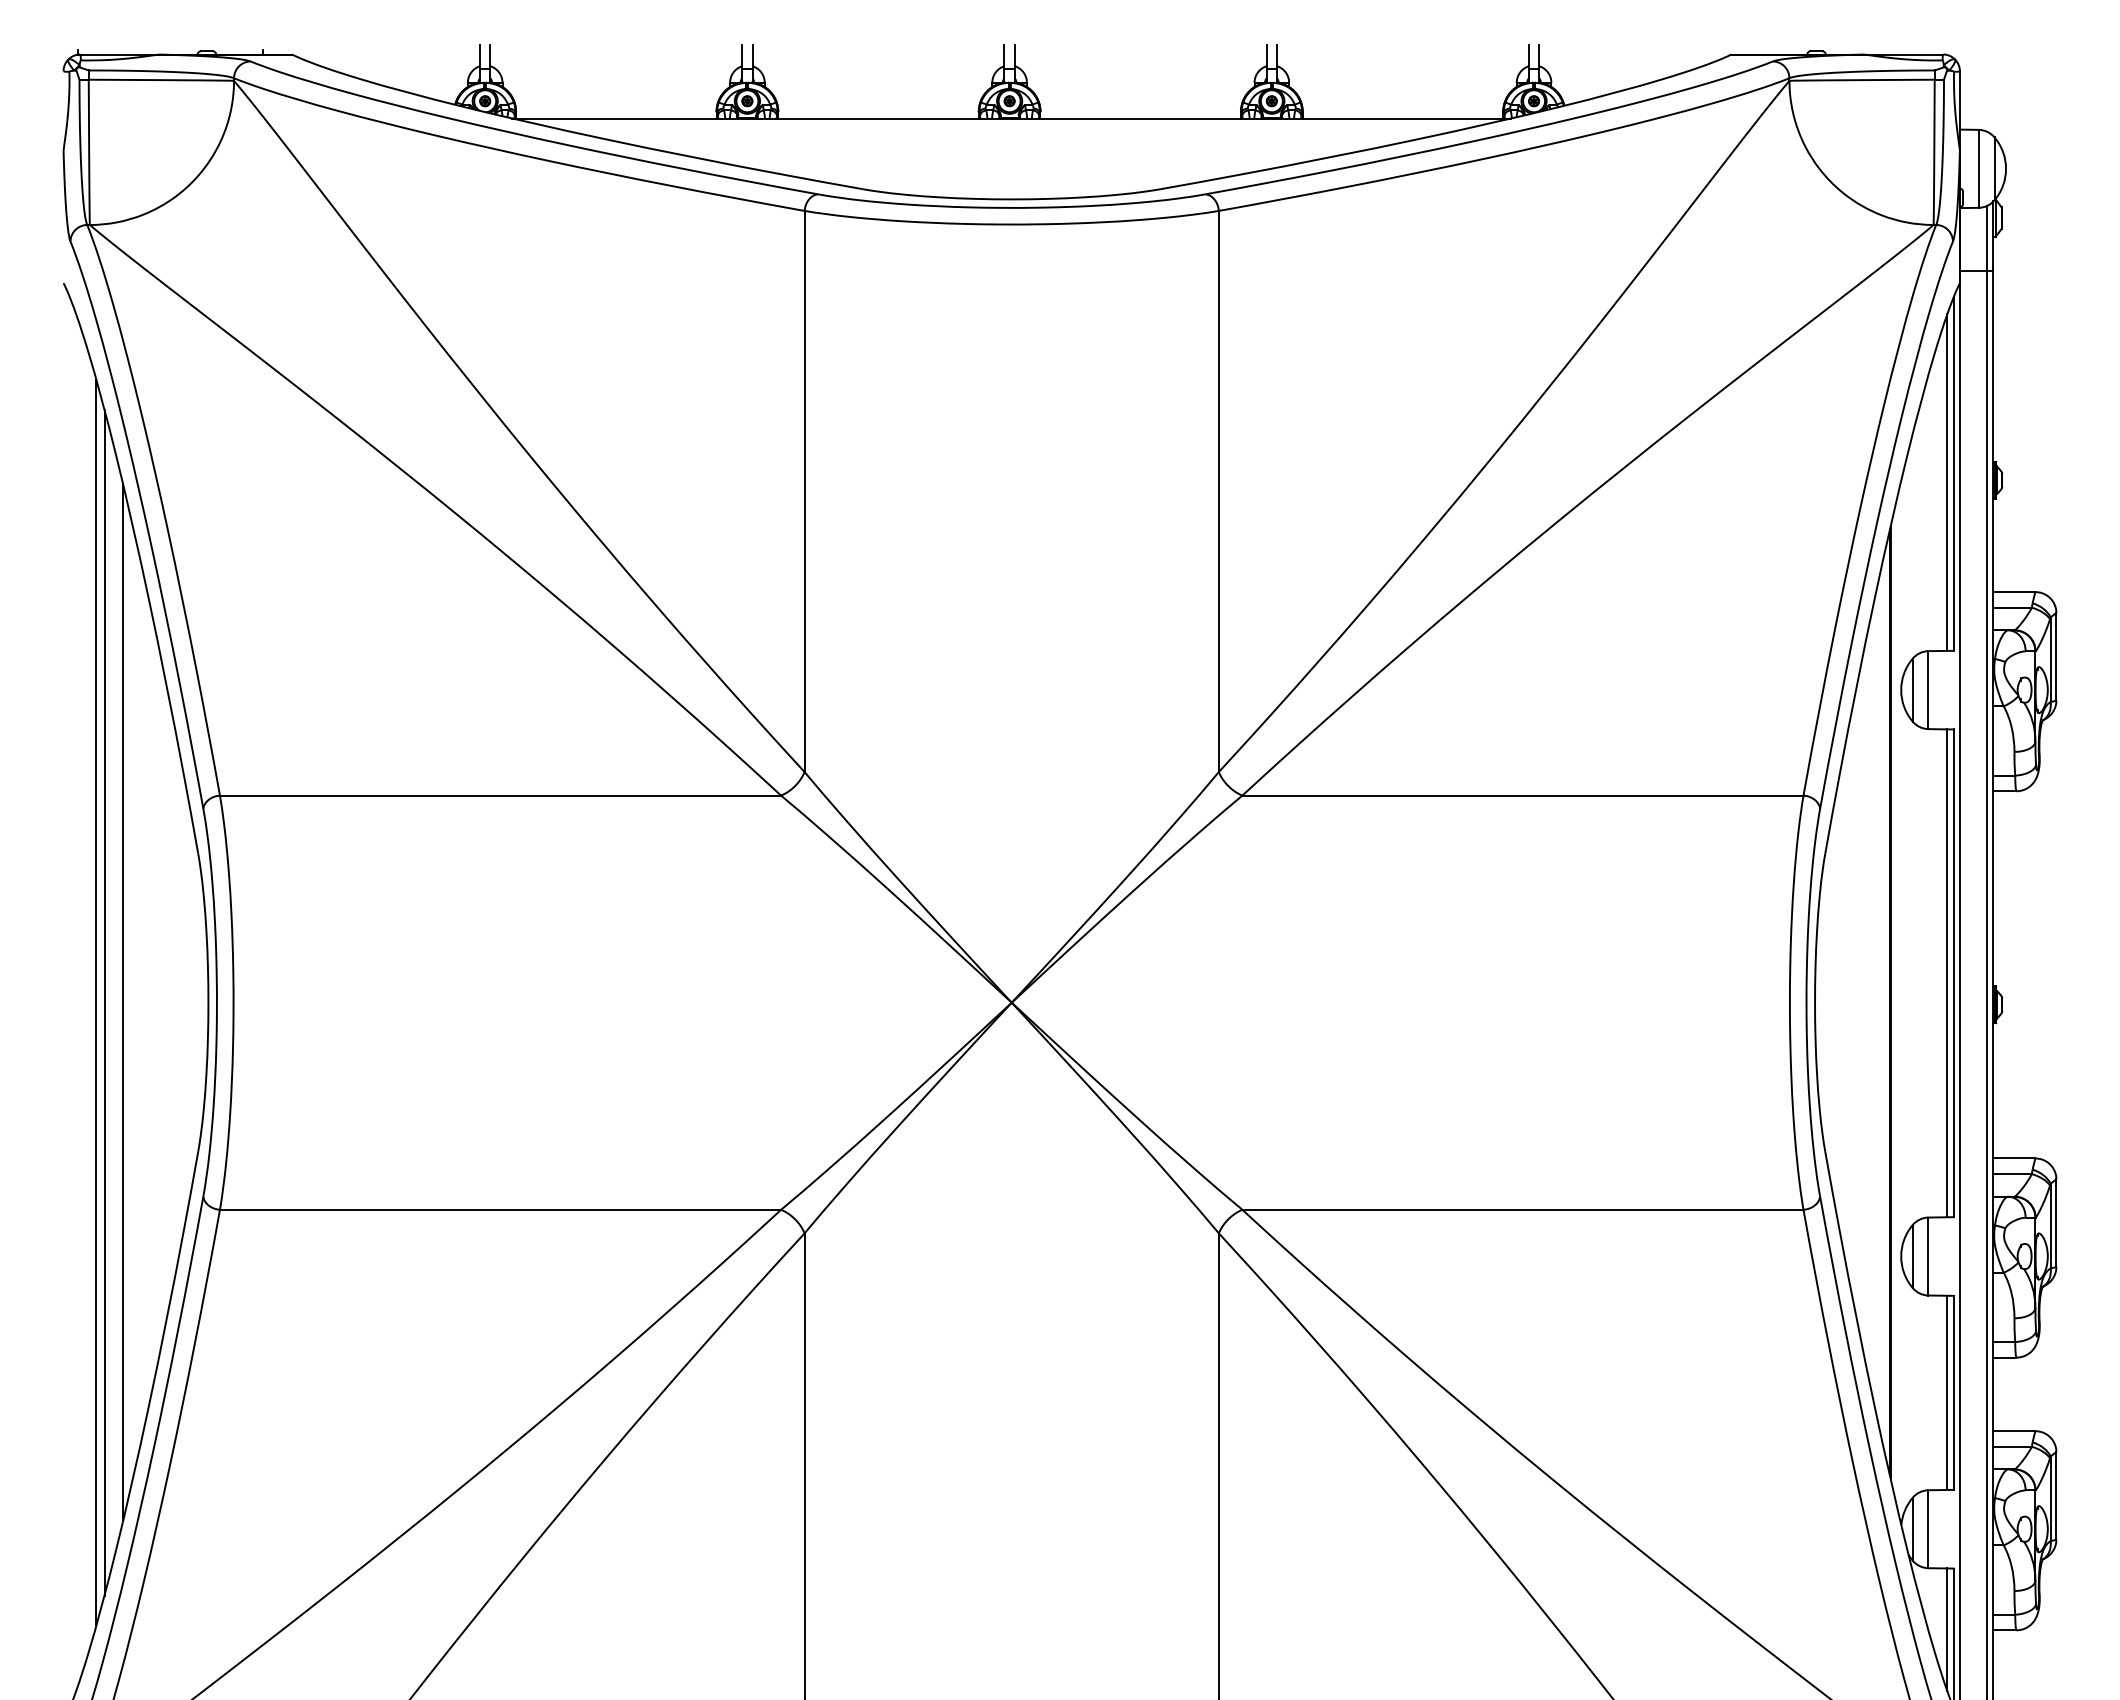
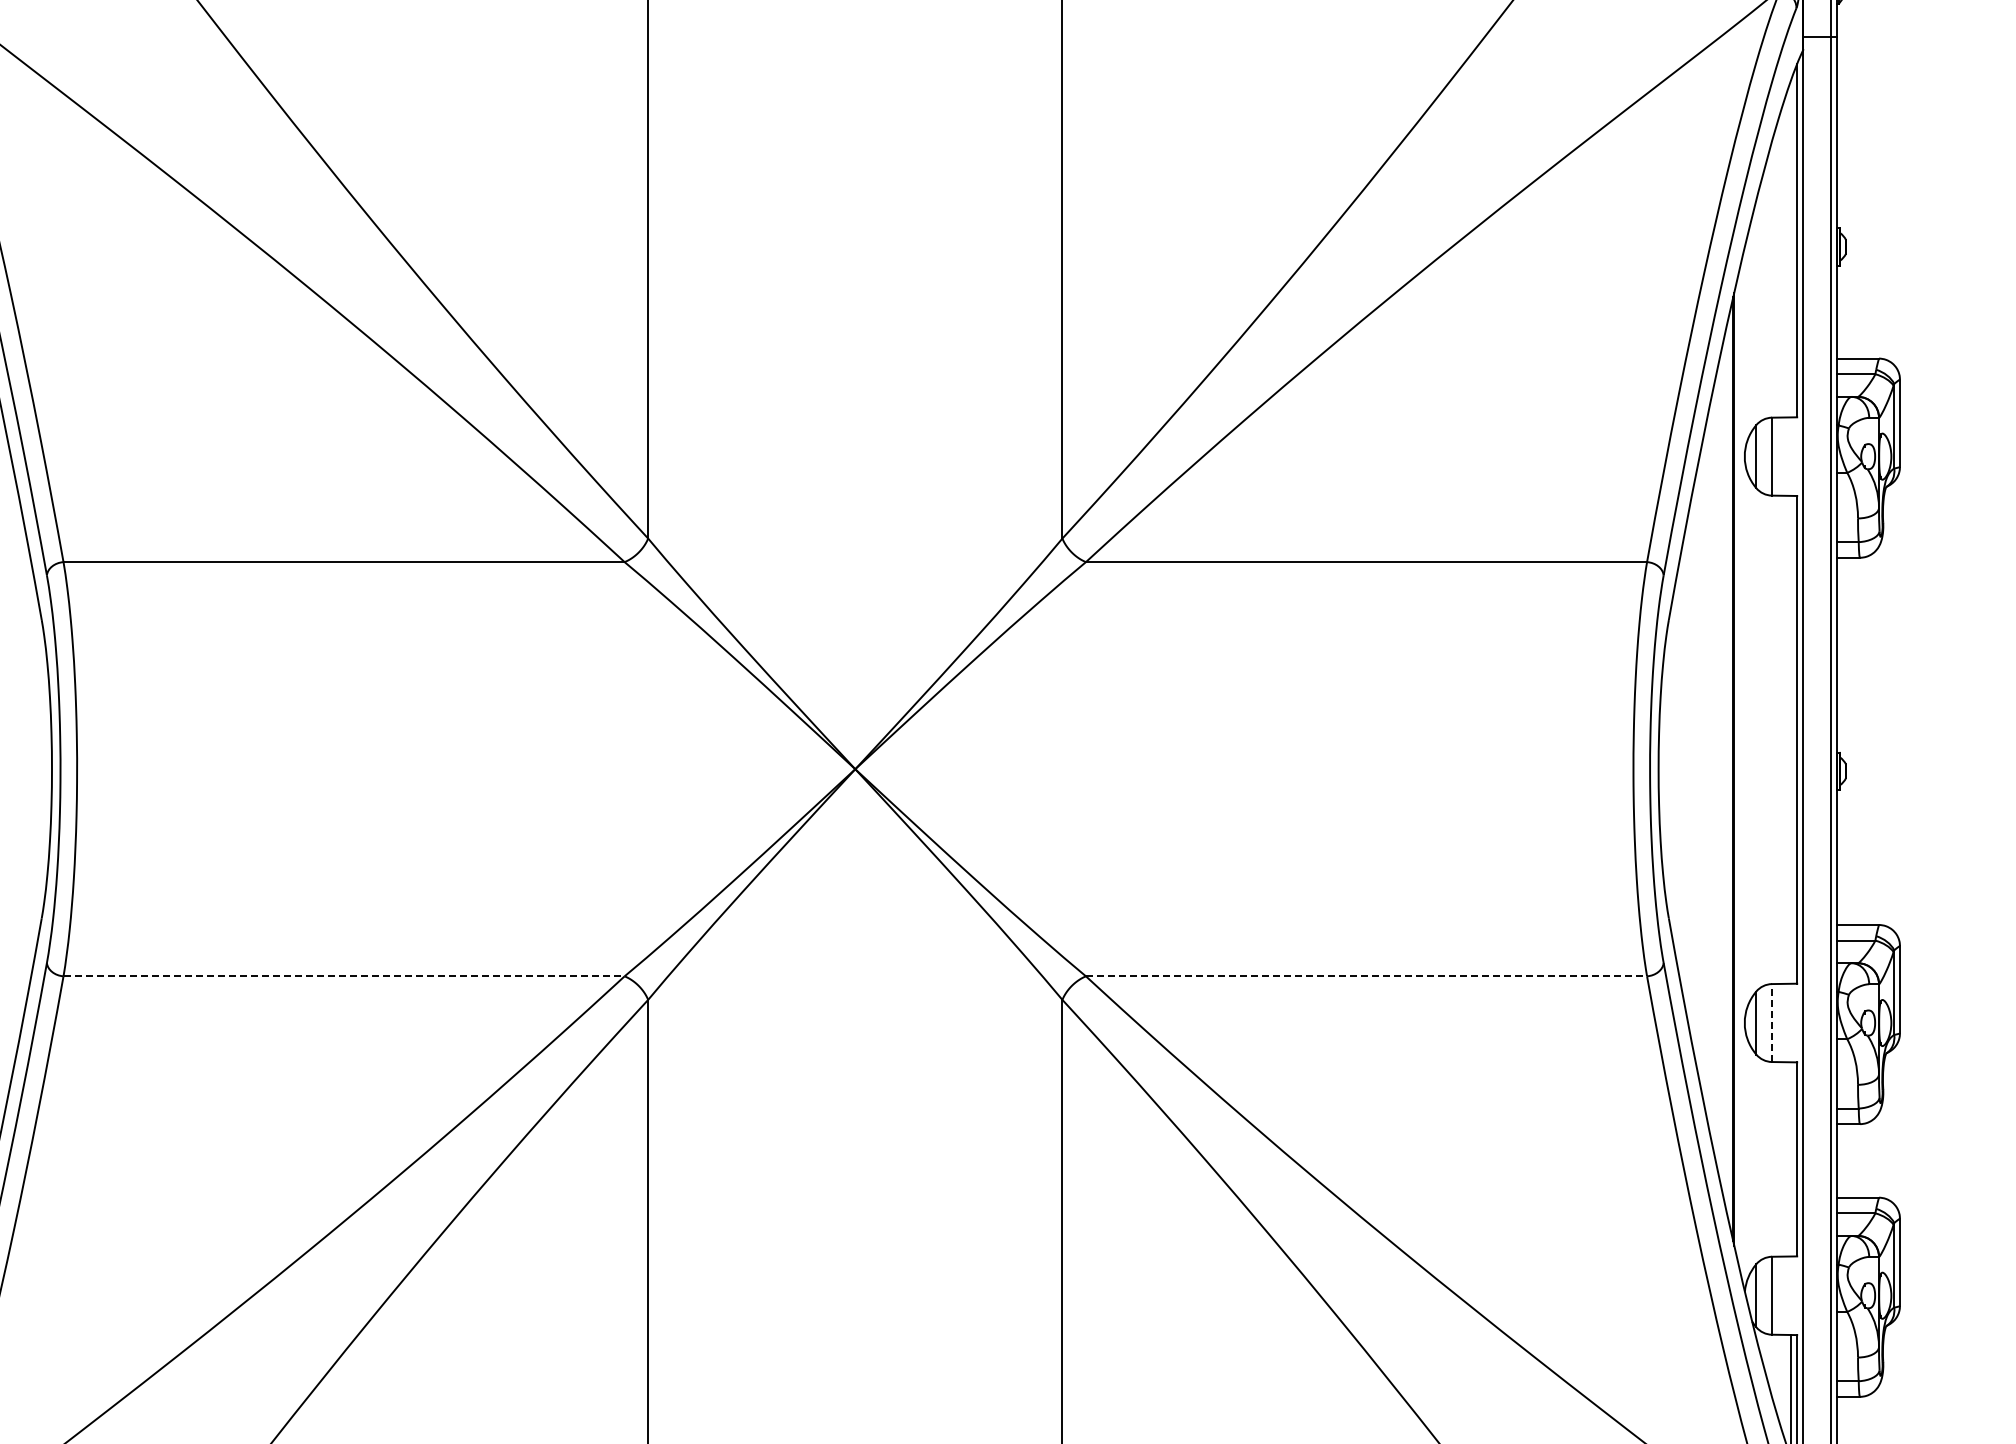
line: (1947, 482) -> (1791, 249), removed
line: (1947, 973) -> (1791, 740), removed
line: (500, 1209) -> (344, 976), solid -> dashed
line: (1522, 1209) -> (1366, 976), solid -> dashed
line: (1928, 1256) -> (1772, 1023), solid -> dashed
line: (1947, 1392) -> (1791, 1159), removed

